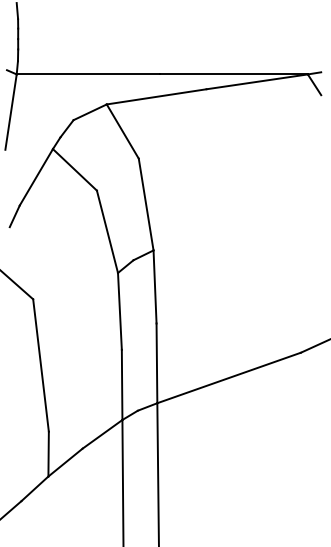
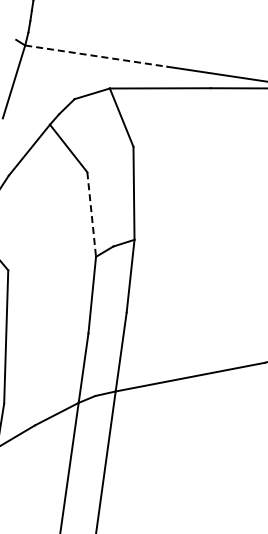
line: (88, 74) -> (96, 56), solid -> dashed
line: (107, 231) -> (91, 214), solid -> dashed

